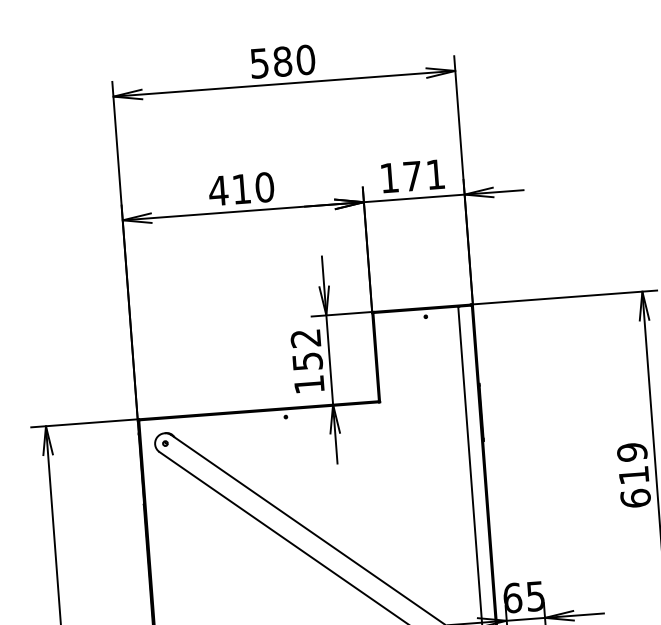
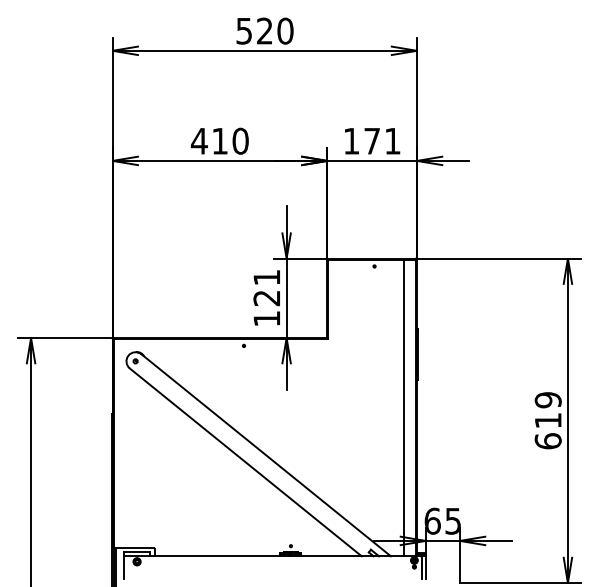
text: (282, 60) -> (264, 30), 580 -> 520
text: (306, 350) -> (266, 288), 152 -> 121

